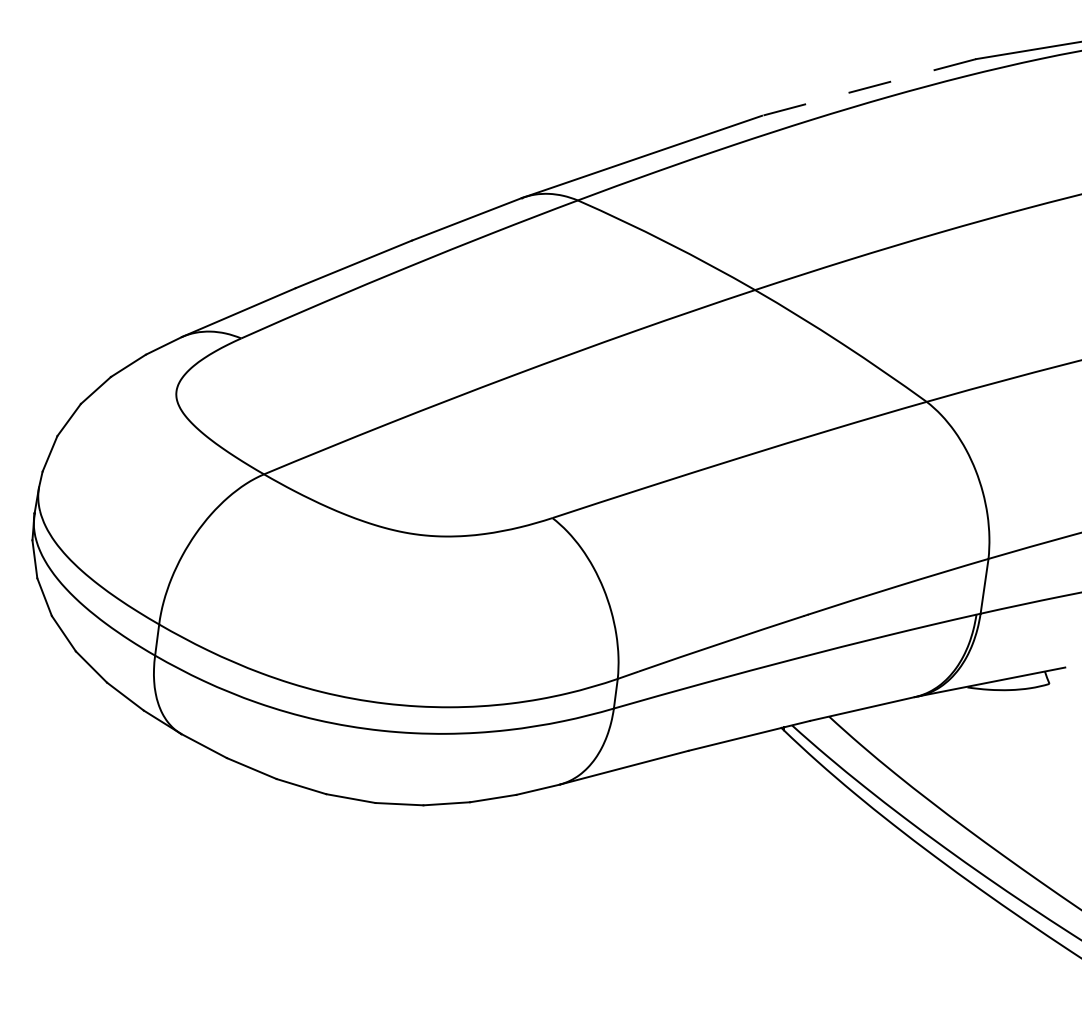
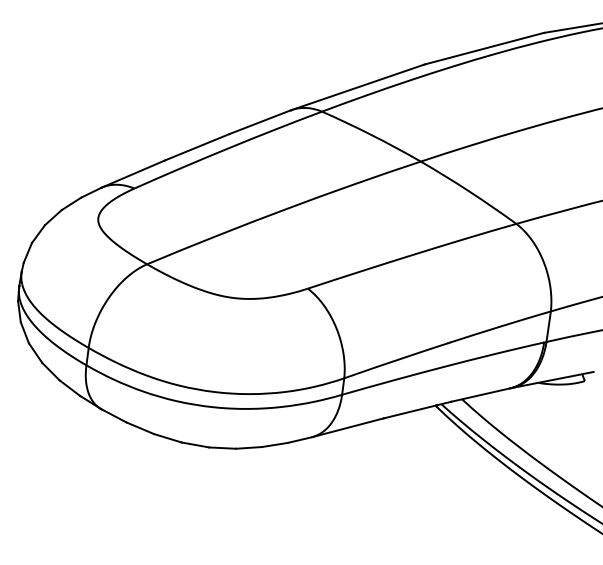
line: (869, 87) -> (484, 48), dashed -> solid

